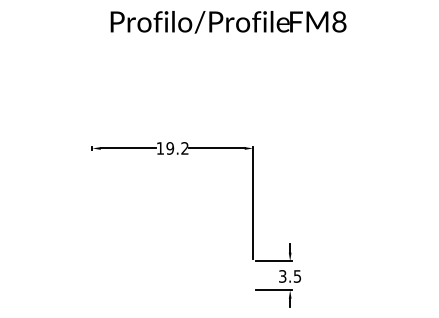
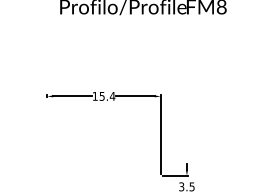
text: (177, 148) -> (107, 96), 19.2 -> 15.4

